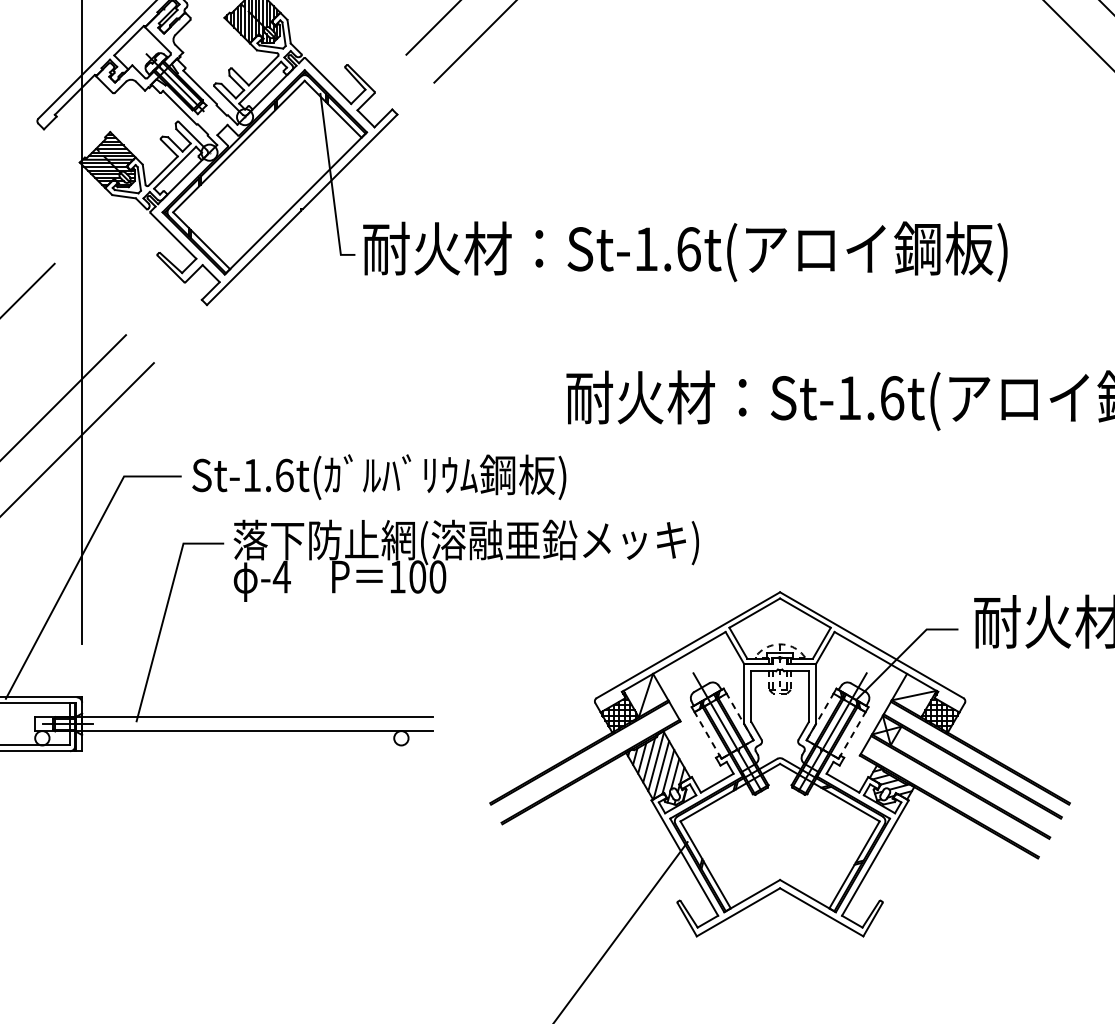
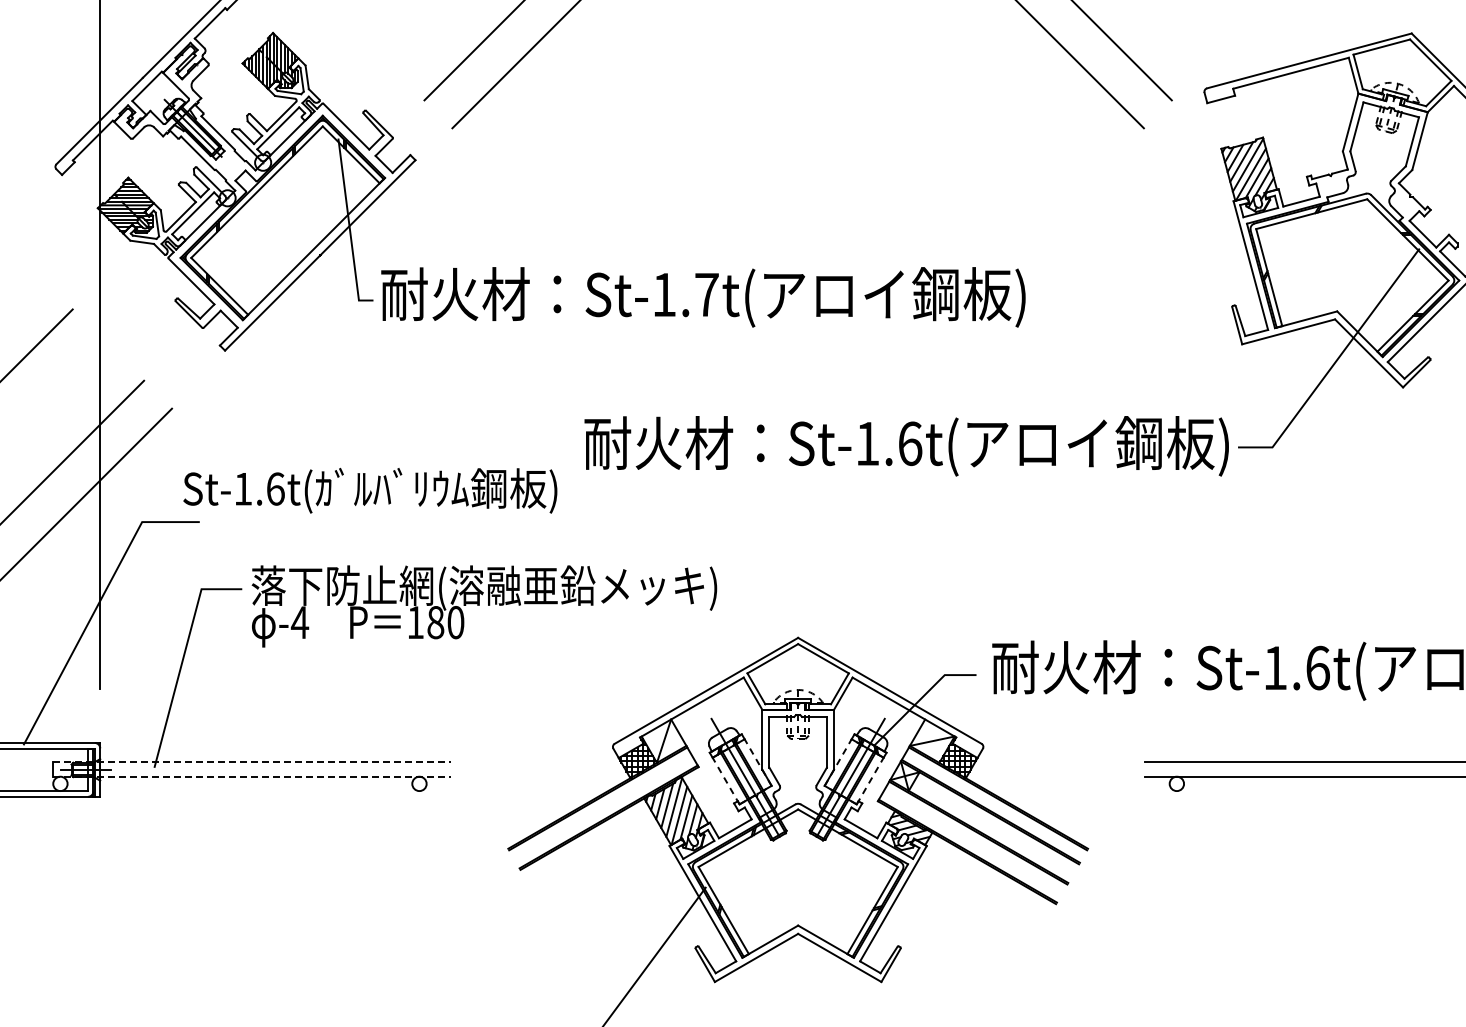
text: (688, 248) -> (706, 294), St-1.6t( -> St-1.7t(
text: (379, 476) -> (370, 490), moved
text: (417, 576) -> (435, 622), 100 -> 180
line: (234, 716) -> (252, 762), solid -> dashed
line: (234, 730) -> (252, 776), solid -> dashed

